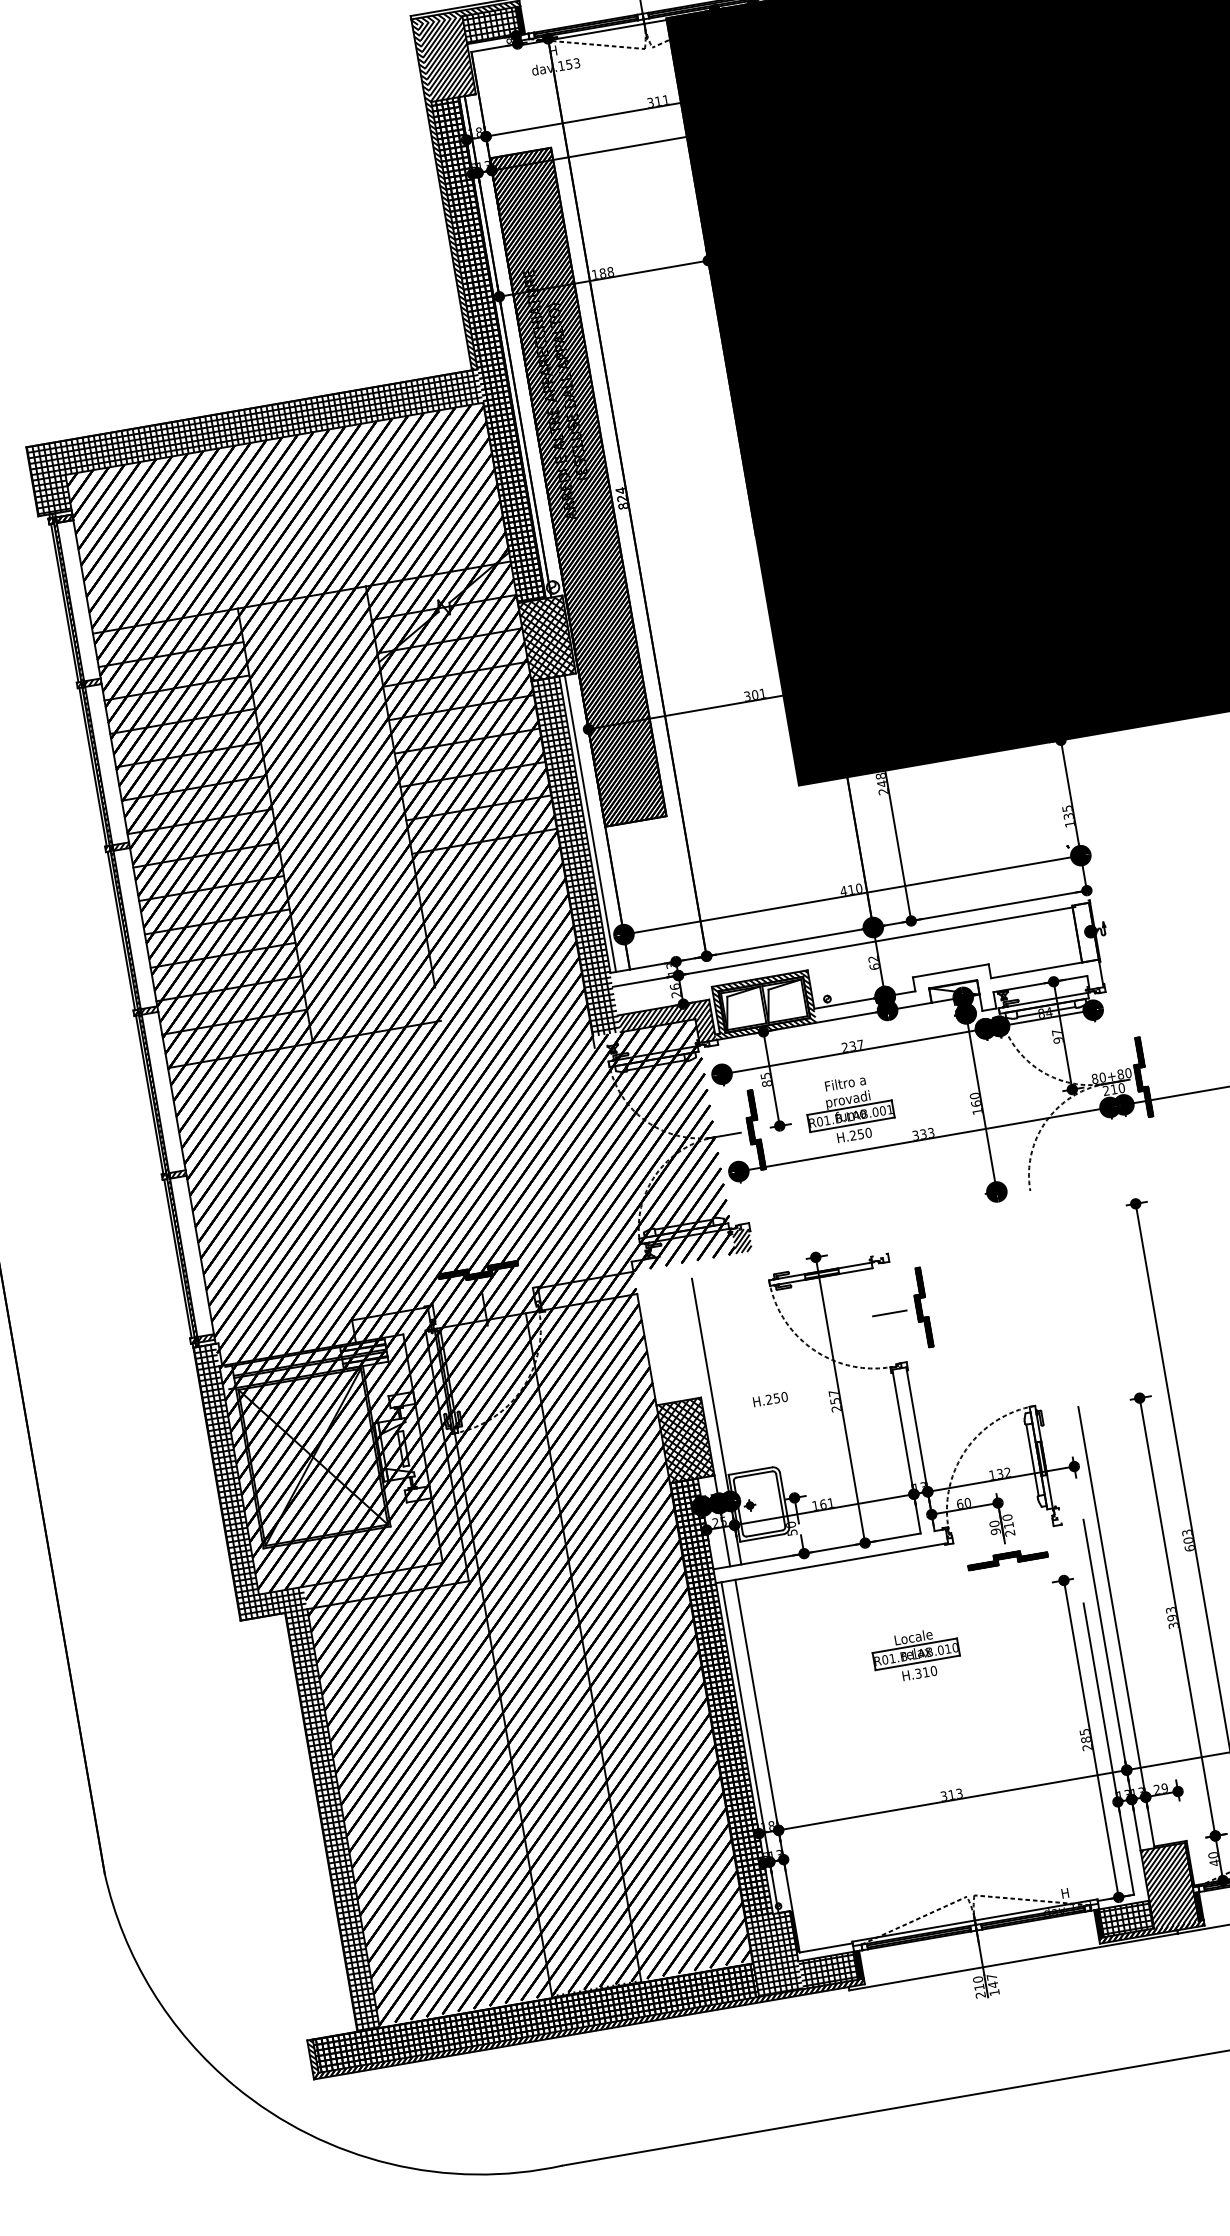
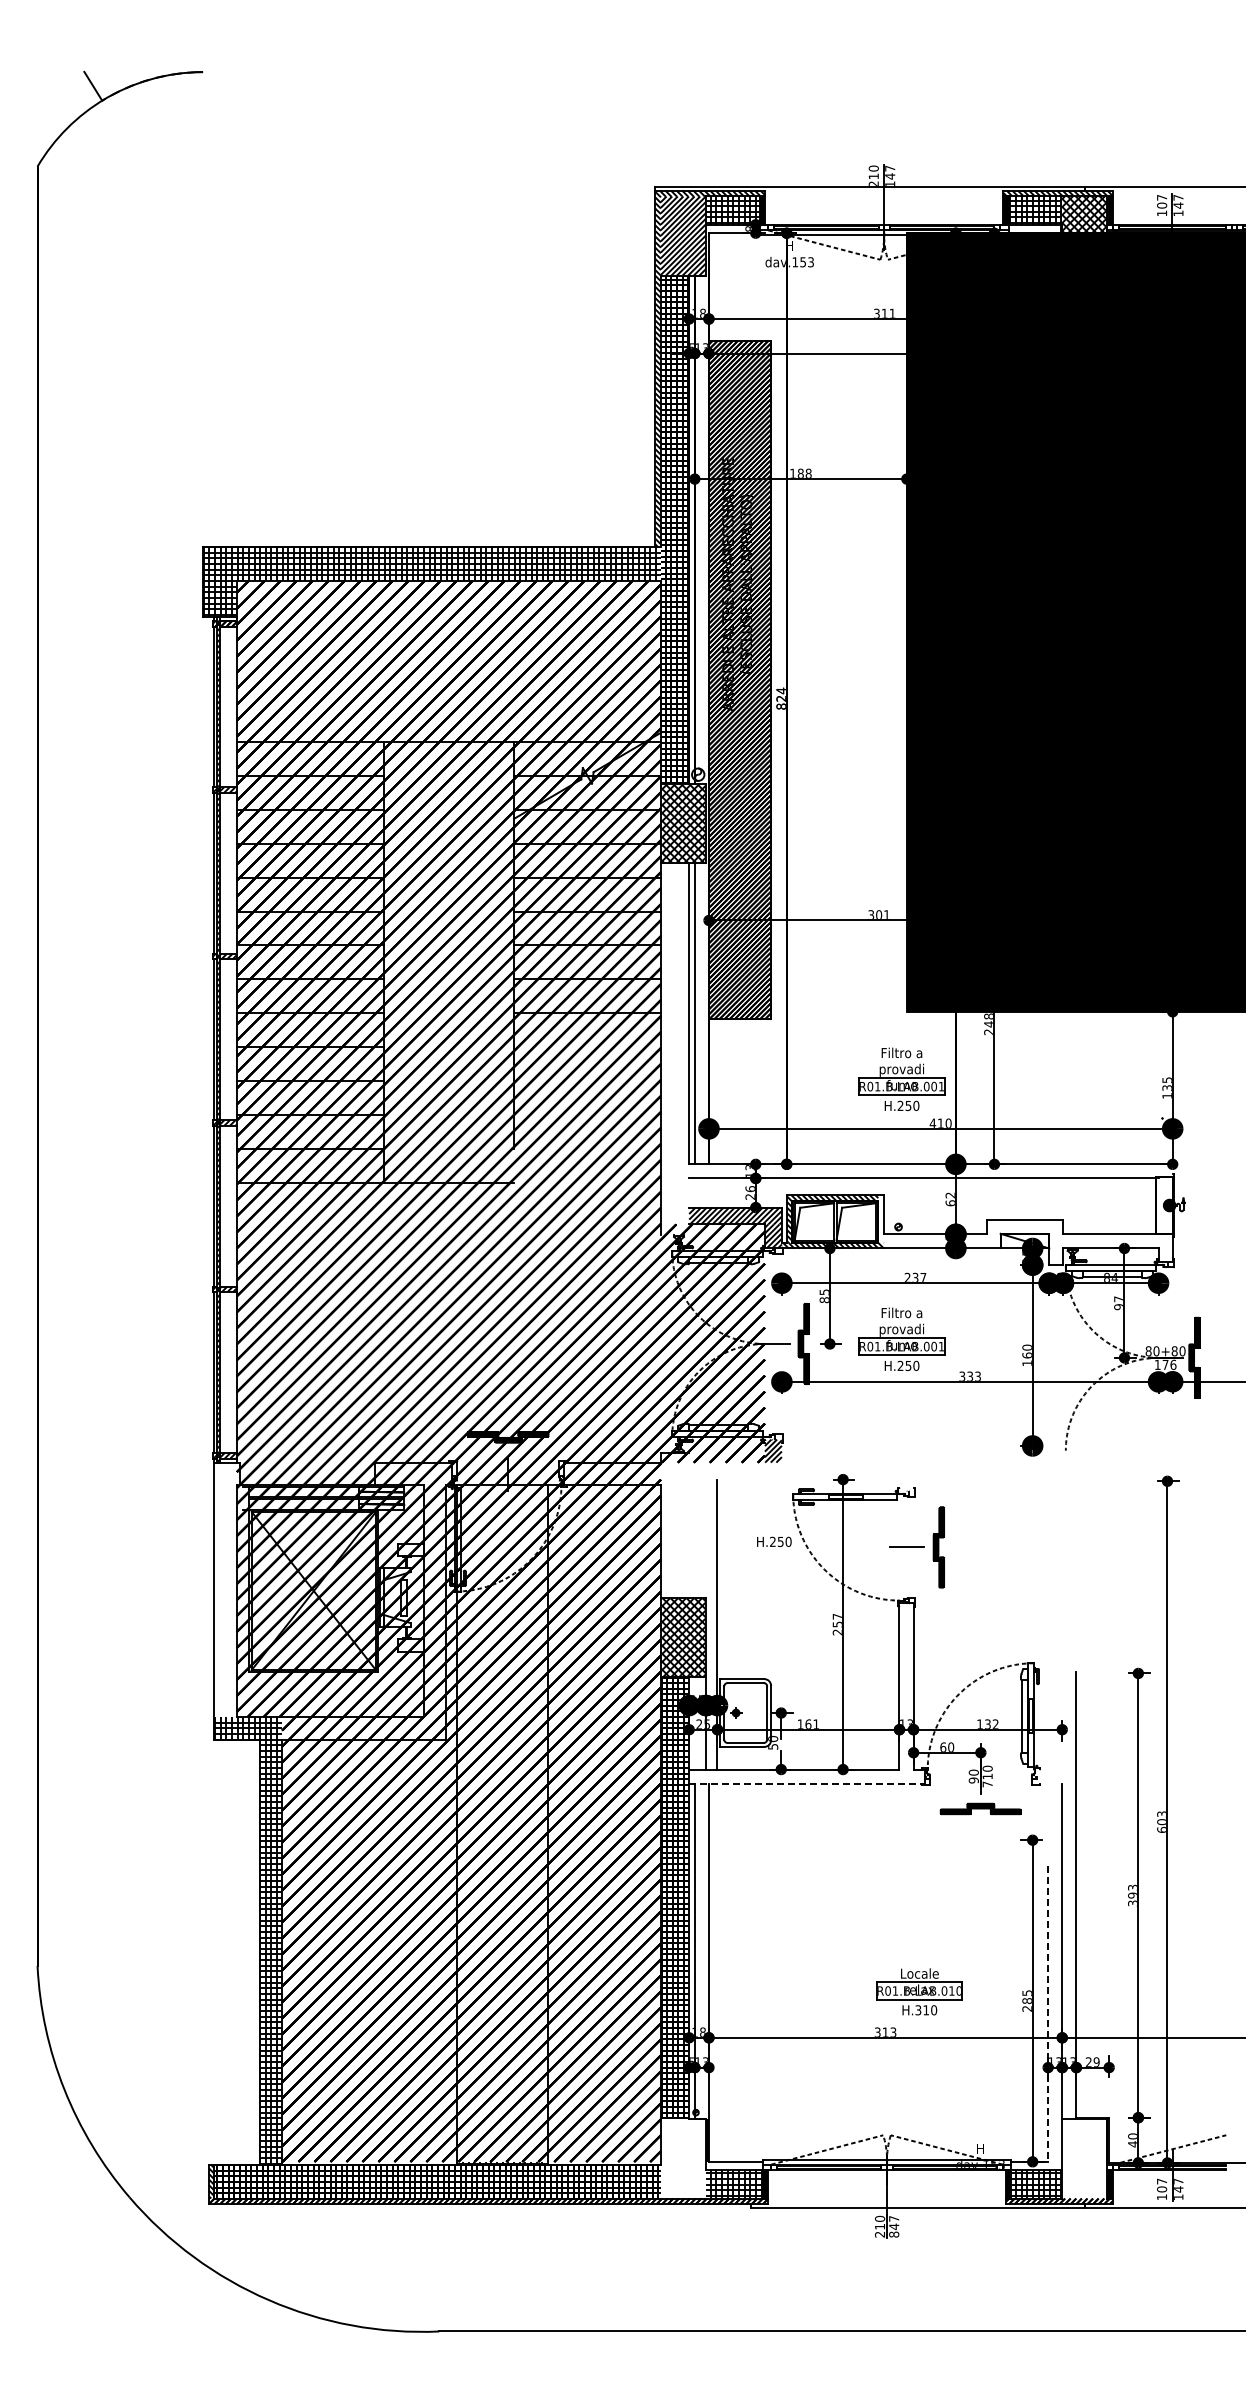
part: (805, 853) -> (901, 1079), added
hatch: (575, 856) -> (674, 1043), removed
hatch: (808, 993) -> (880, 1218), removed
text: (1113, 1089) -> (1165, 1364), 210 -> 176
text: (770, 1399) -> (774, 1541), moved
hatch: (225, 1470) -> (225, 1589), removed
text: (1009, 1533) -> (987, 1784), 210 -> 710
line: (832, 1562) -> (807, 1783), solid -> dashed
part: (916, 1654) -> (919, 1991), moved
line: (1109, 1749) -> (1048, 2014), solid -> dashed
hatch: (1169, 1885) -> (1084, 2158), removed
hatch: (774, 1953) -> (683, 2158), removed
text: (994, 1992) -> (894, 2234), 147 -> 847

